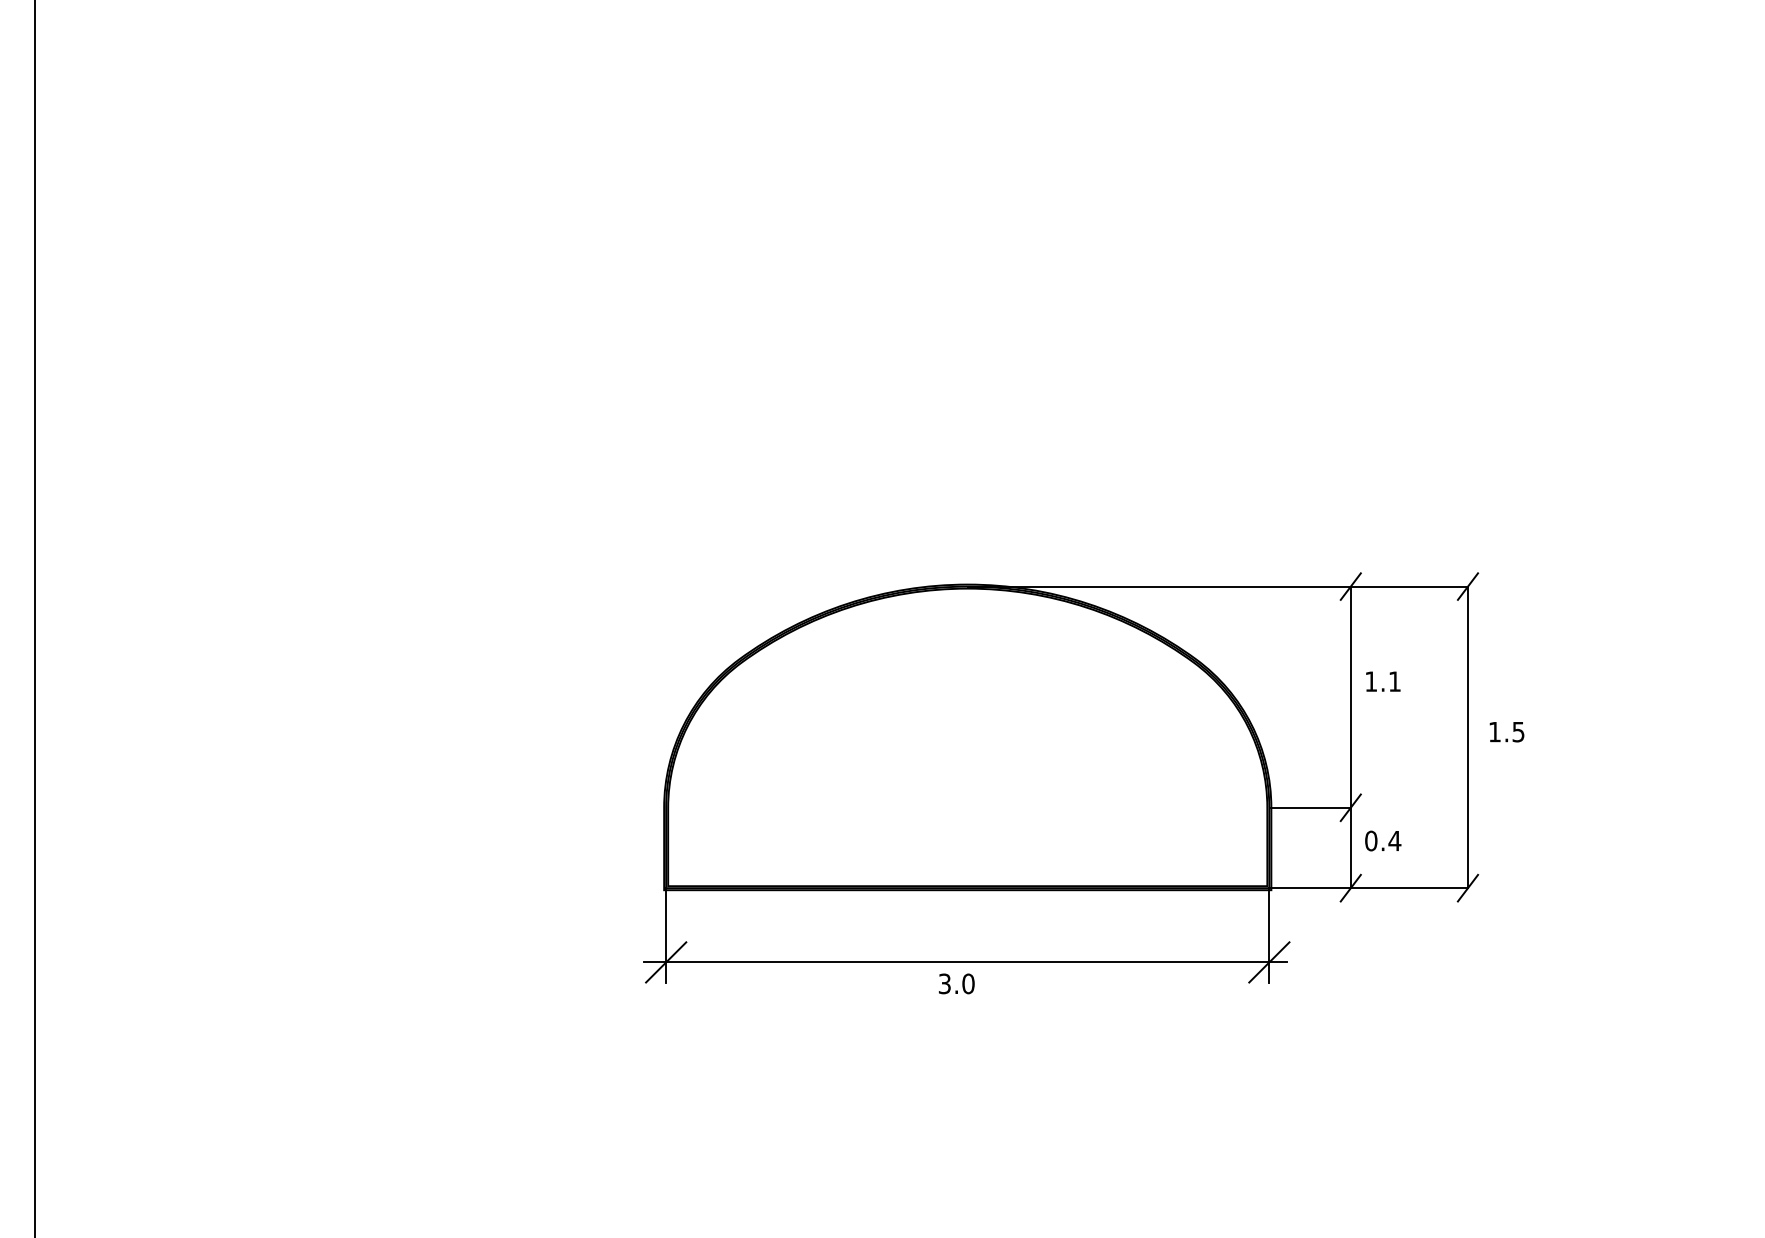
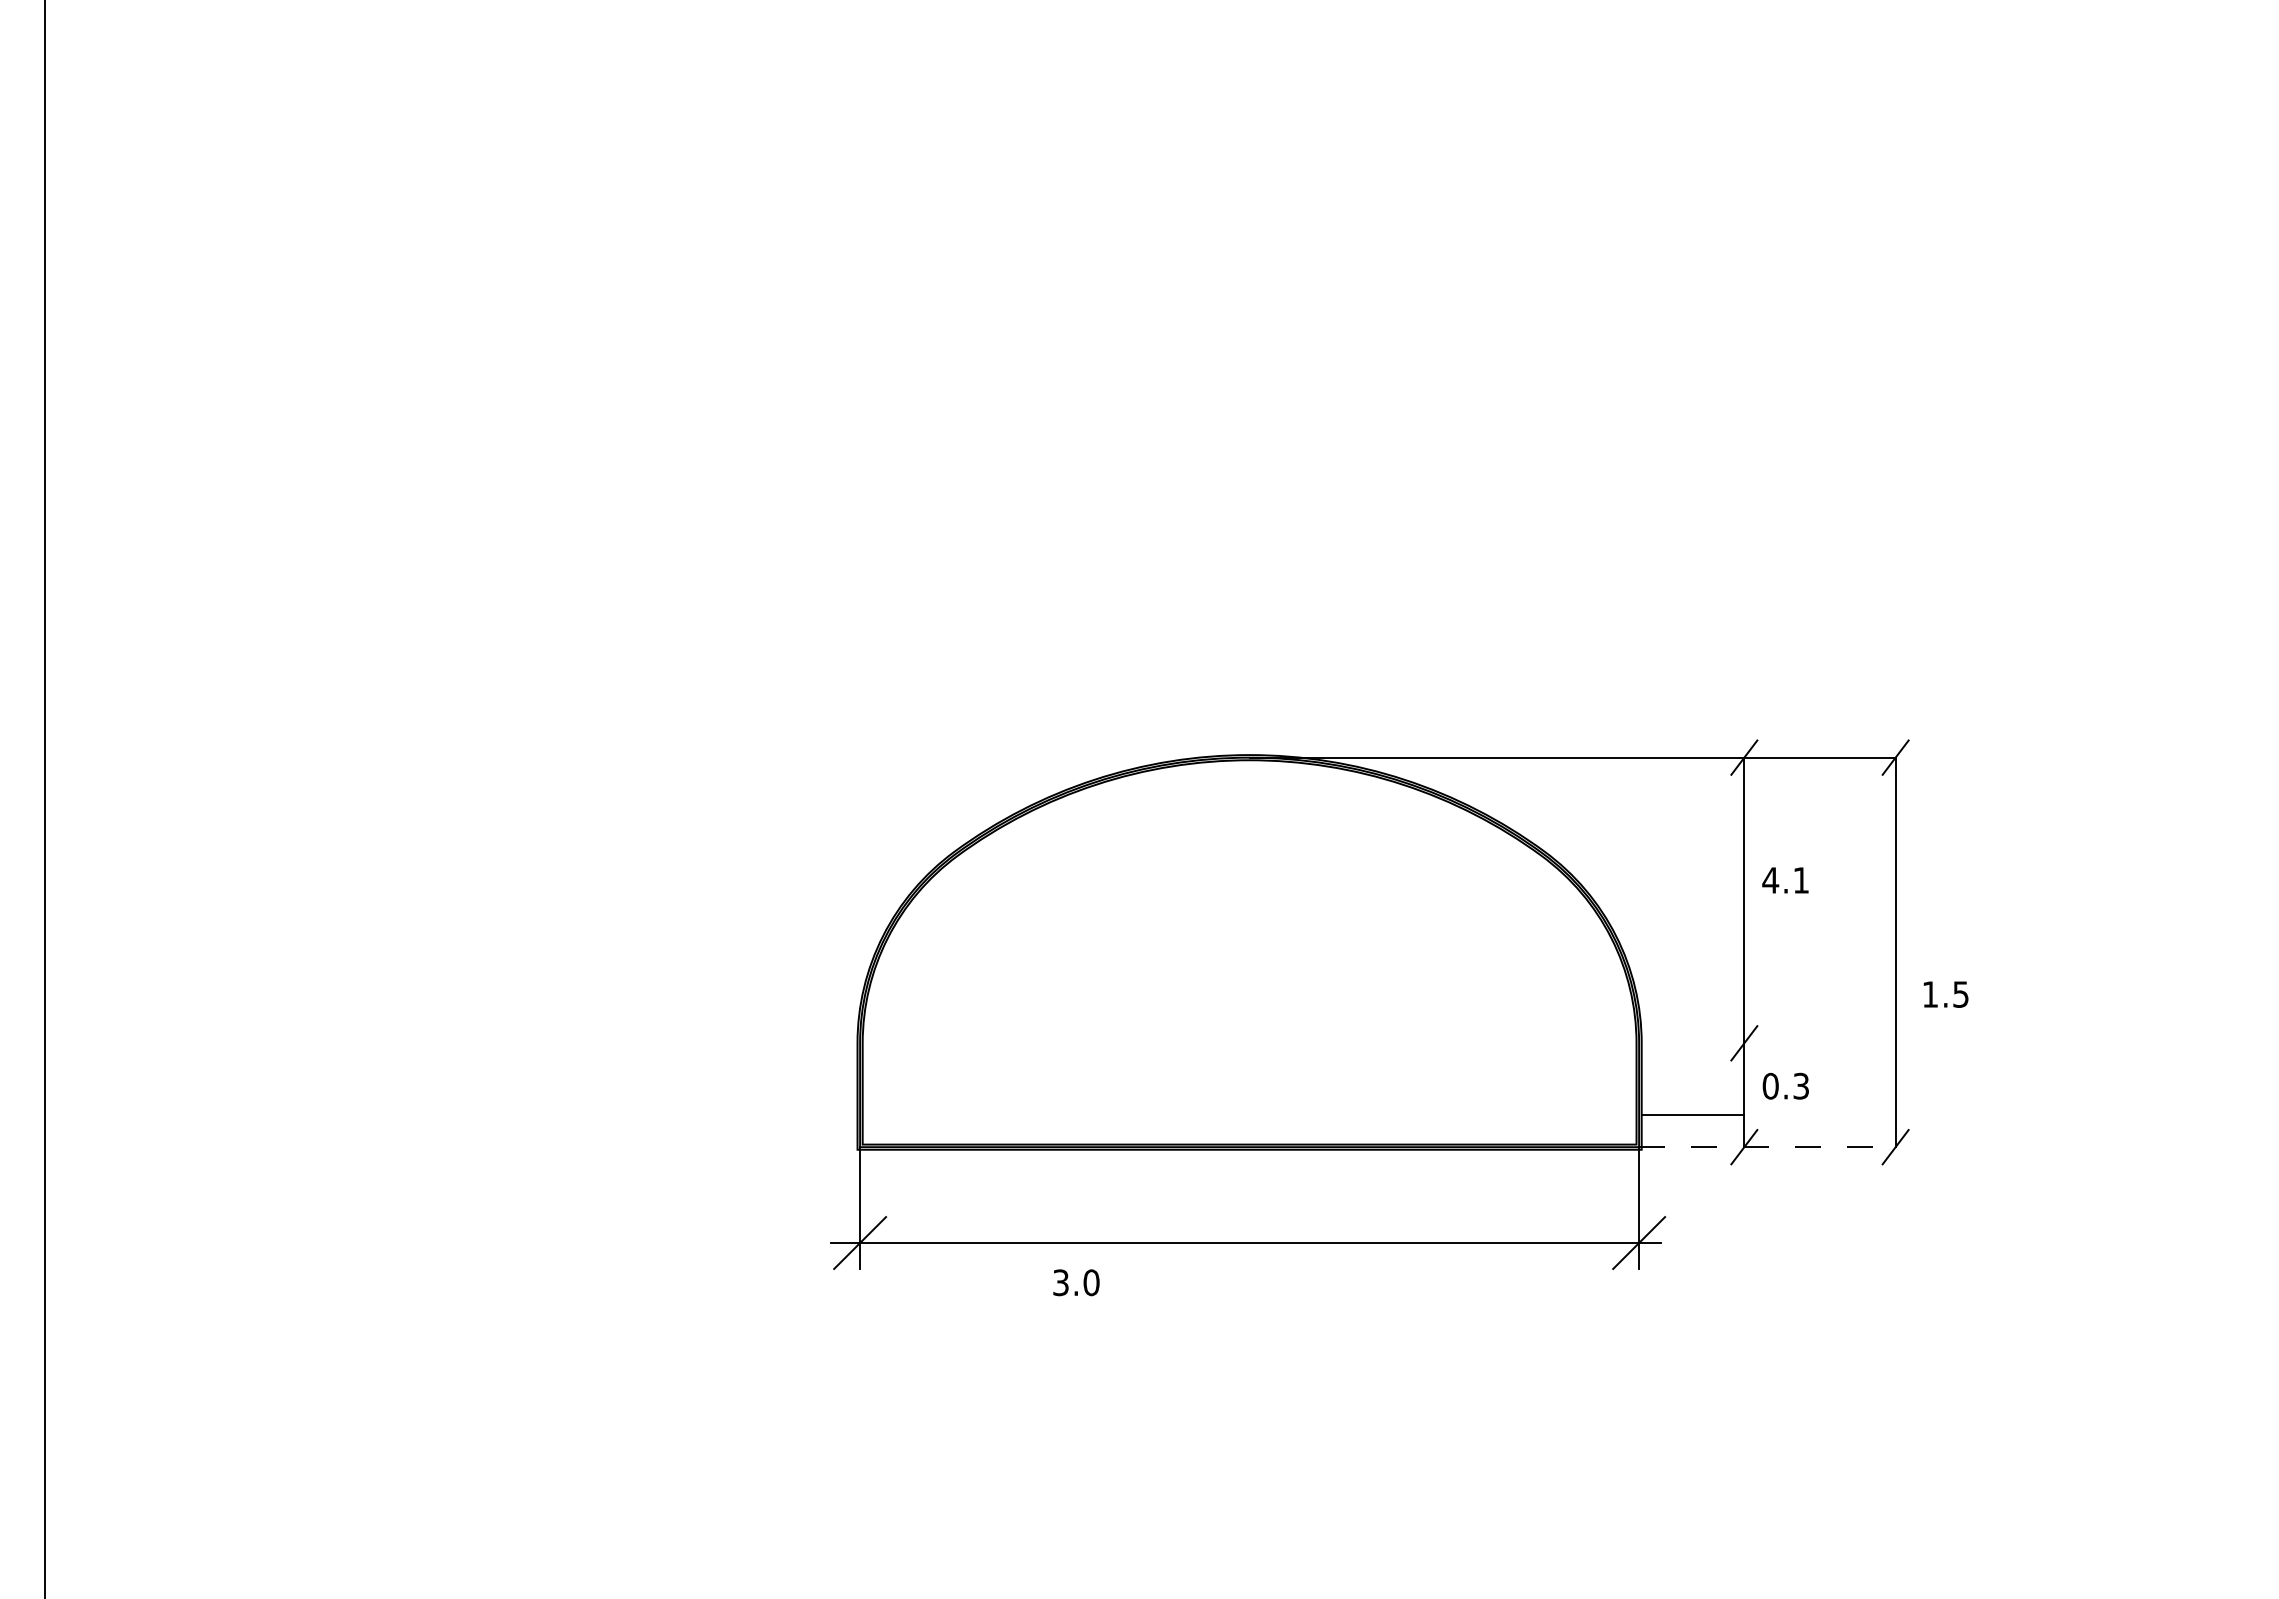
text: (1371, 681) -> (1770, 880), 1.1 -> 4.1
text: (1506, 732) -> (1945, 994), moved
line: (1310, 807) -> (1692, 1115), moved
text: (1394, 840) -> (1800, 1085), 0.4 -> 0.3
line: (1368, 888) -> (1767, 1147), solid -> dashed
text: (956, 983) -> (1076, 1282), moved

